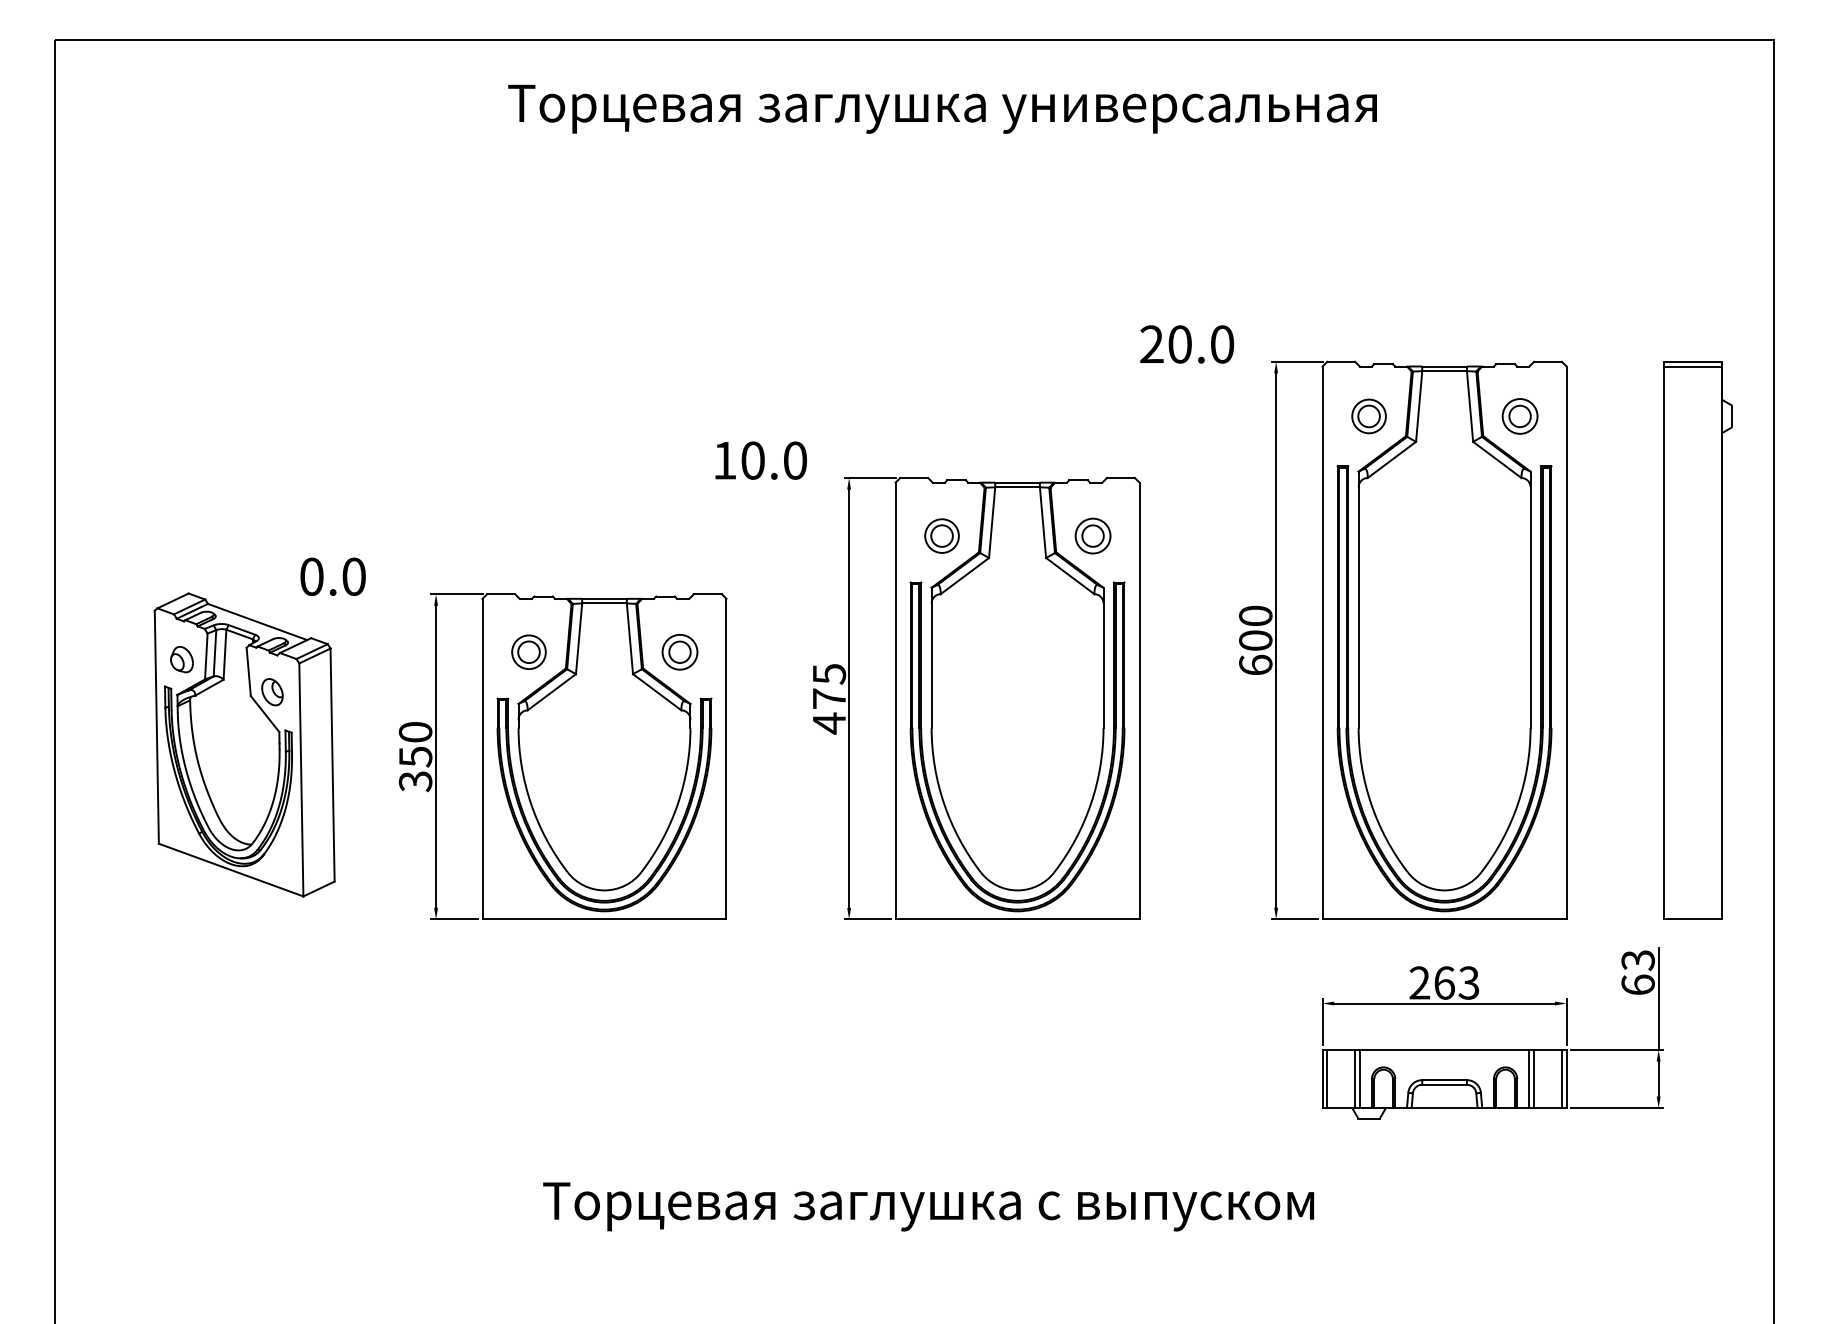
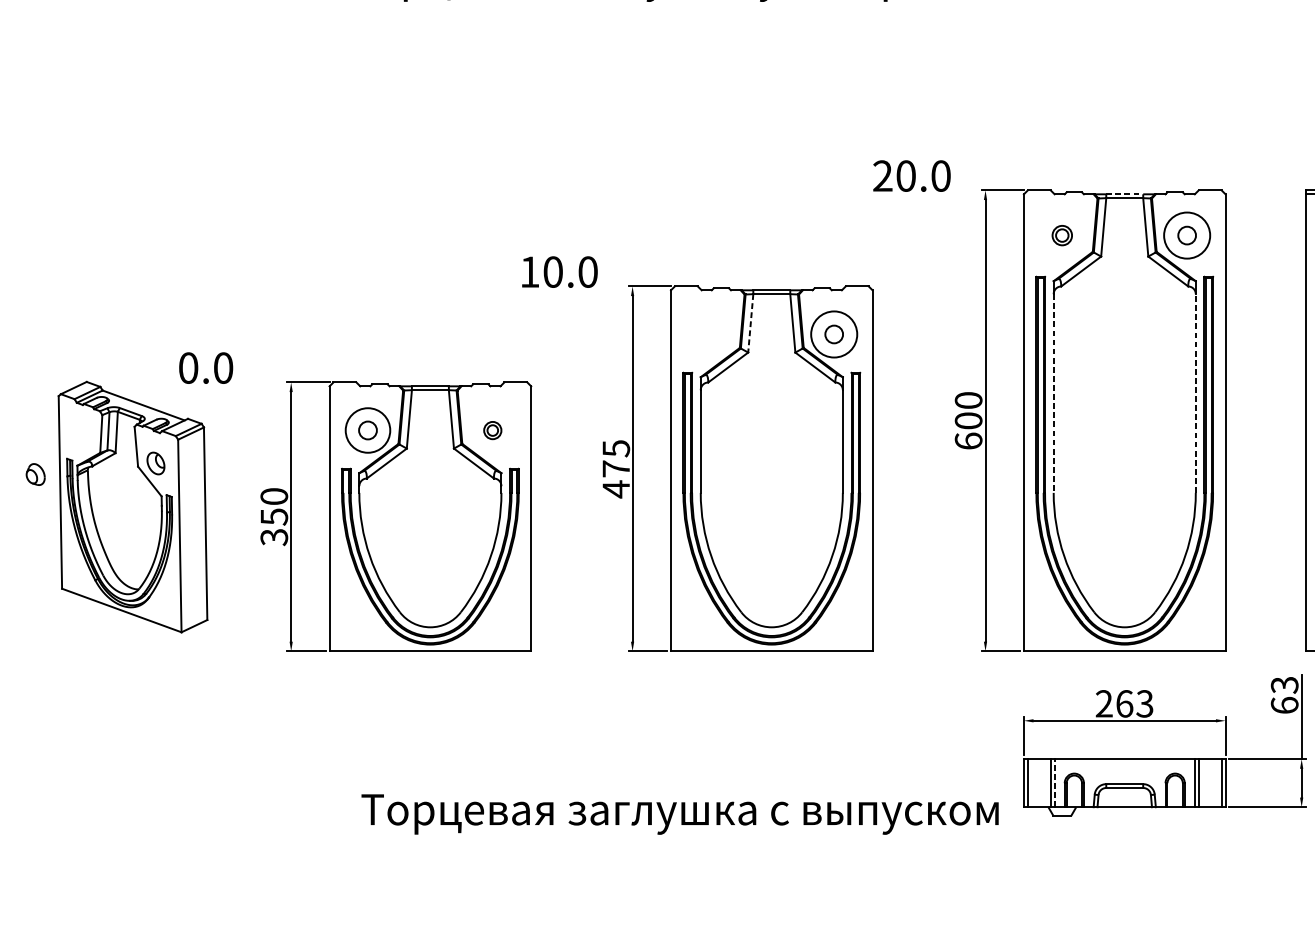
line: (1445, 366) -> (1125, 194), solid -> dashed
part: (1368, 416) -> (1061, 235), size x0.7
circle: (1519, 416) -> (1186, 235), size x1.6
line: (992, 523) -> (751, 324), solid -> dashed
part: (941, 535) -> (708, 333), removed
circle: (1092, 535) -> (833, 333), size x1.6
line: (1530, 607) -> (1195, 393), solid -> dashed
line: (1358, 608) -> (1053, 394), solid -> dashed
circle: (528, 652) -> (367, 430), size x1.6
part: (679, 652) -> (492, 430), size x0.6
part: (181, 659) -> (35, 474), moved
line: (1359, 1078) -> (1054, 782), solid -> dashed
text: (928, 1206) -> (679, 814), moved

